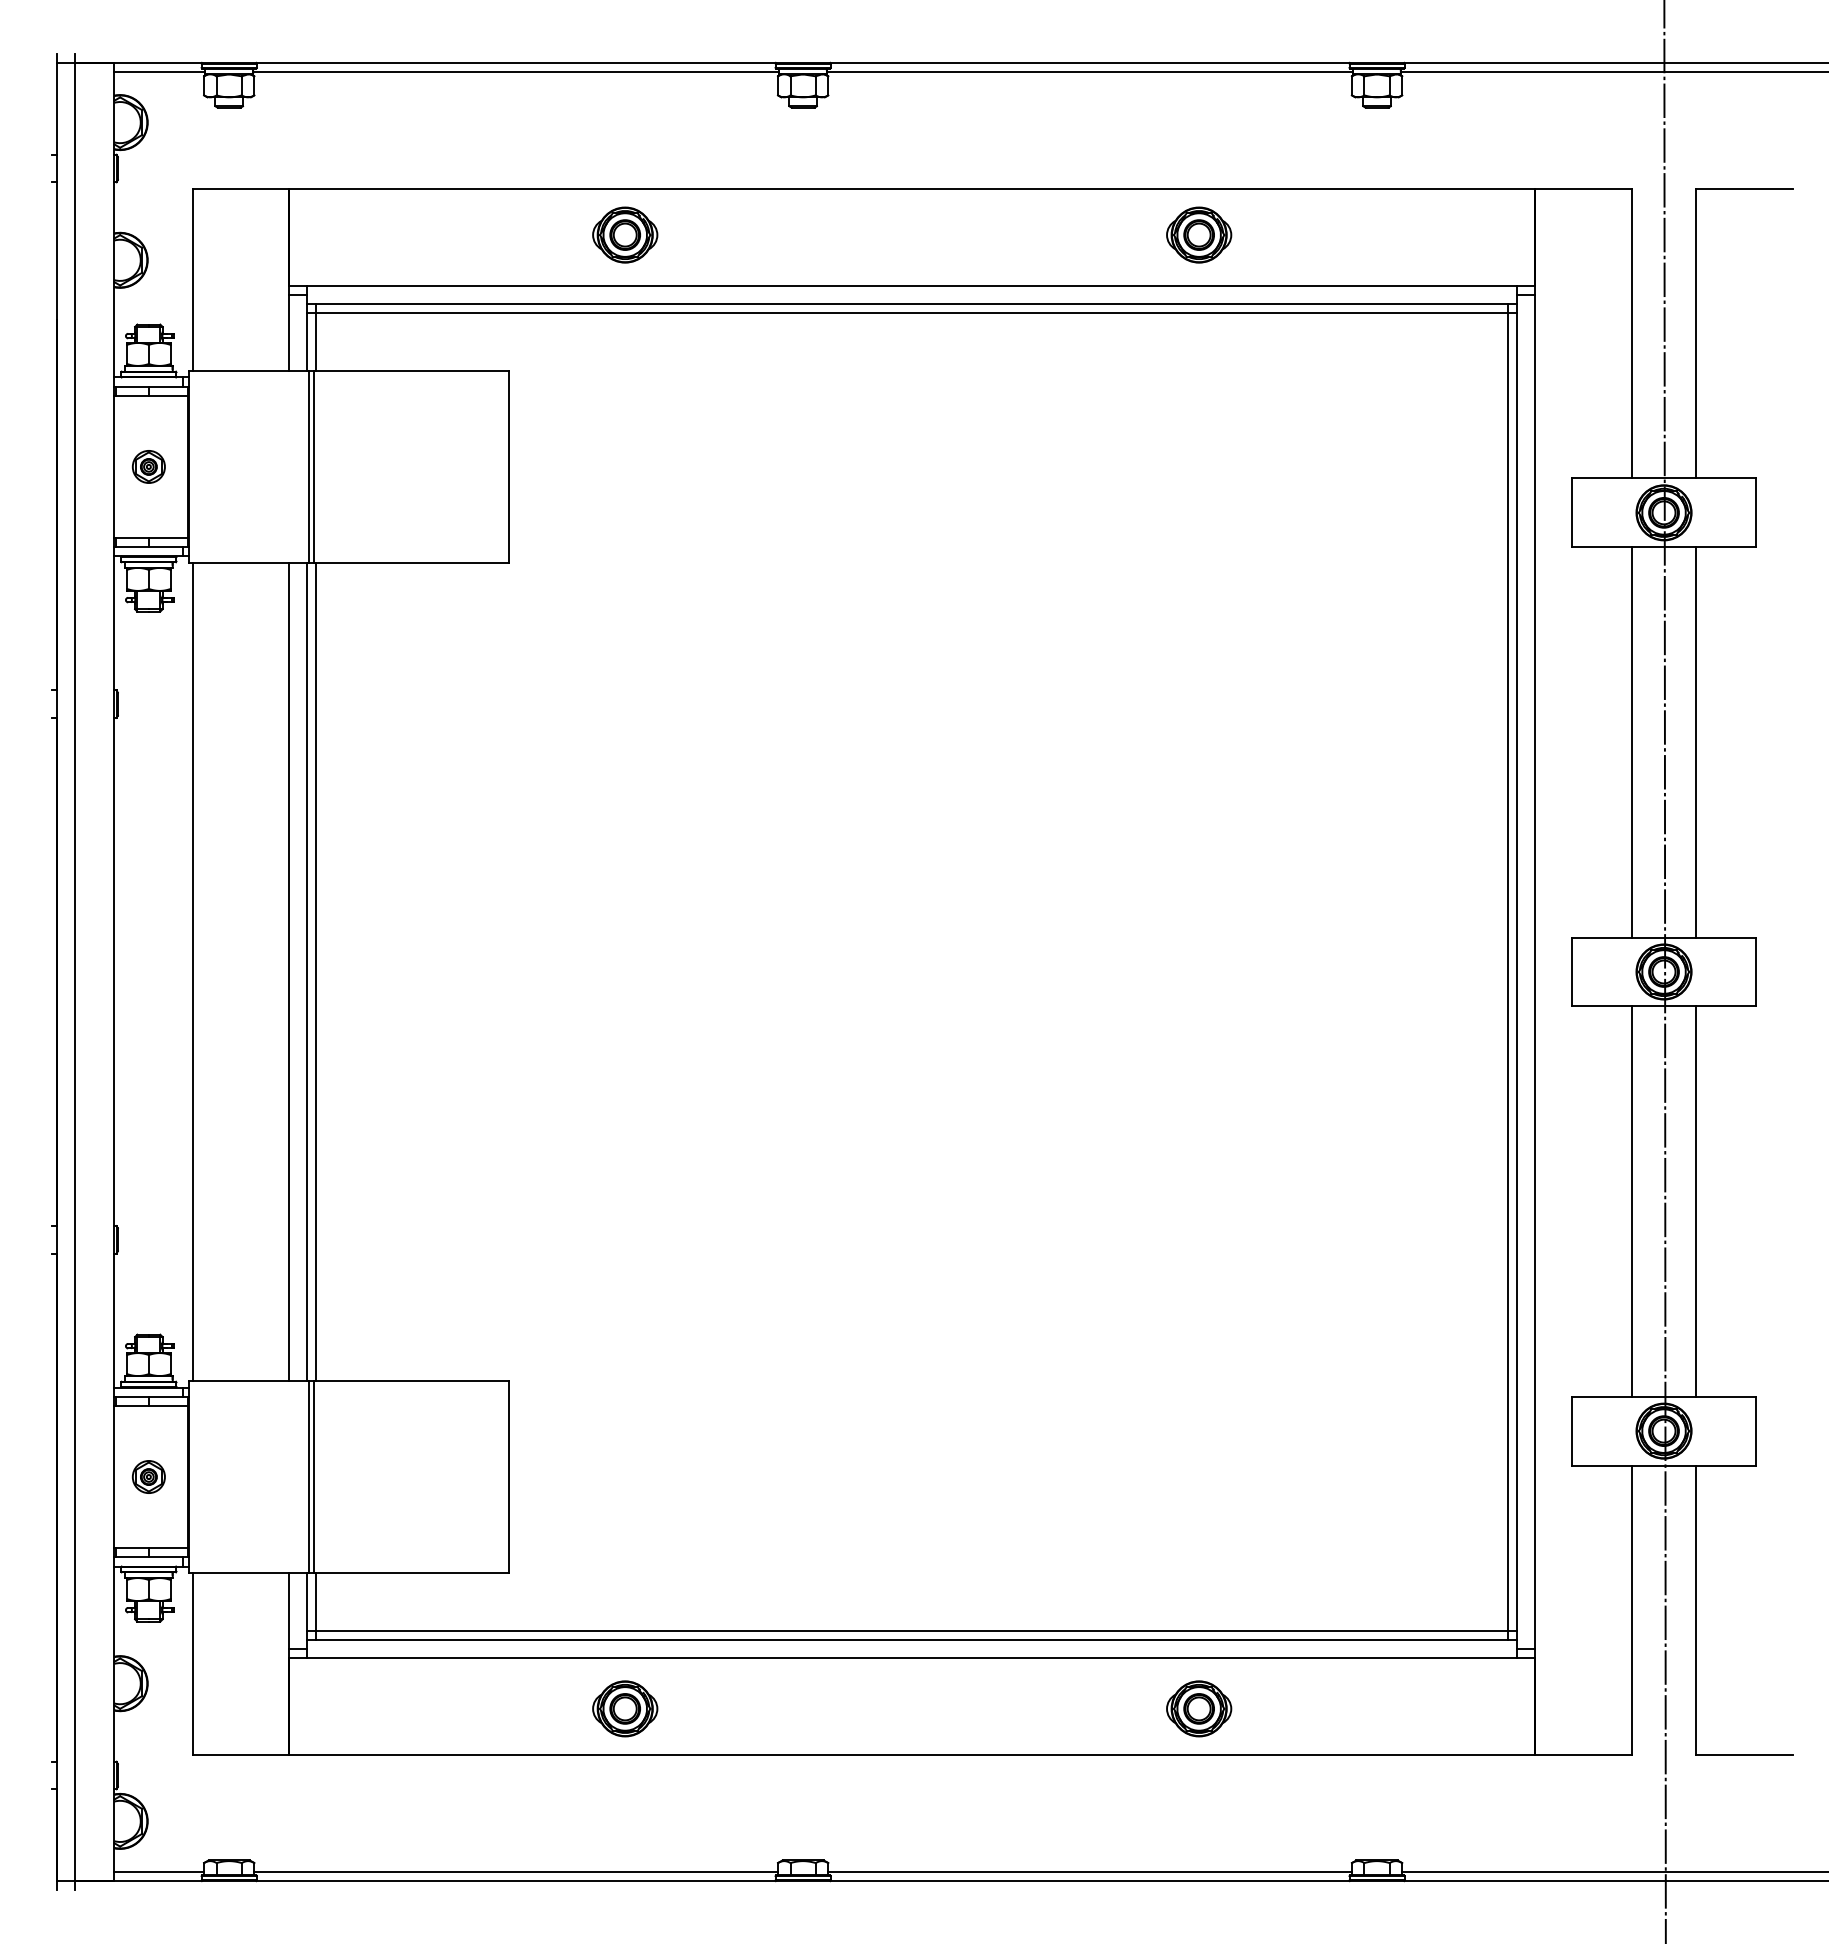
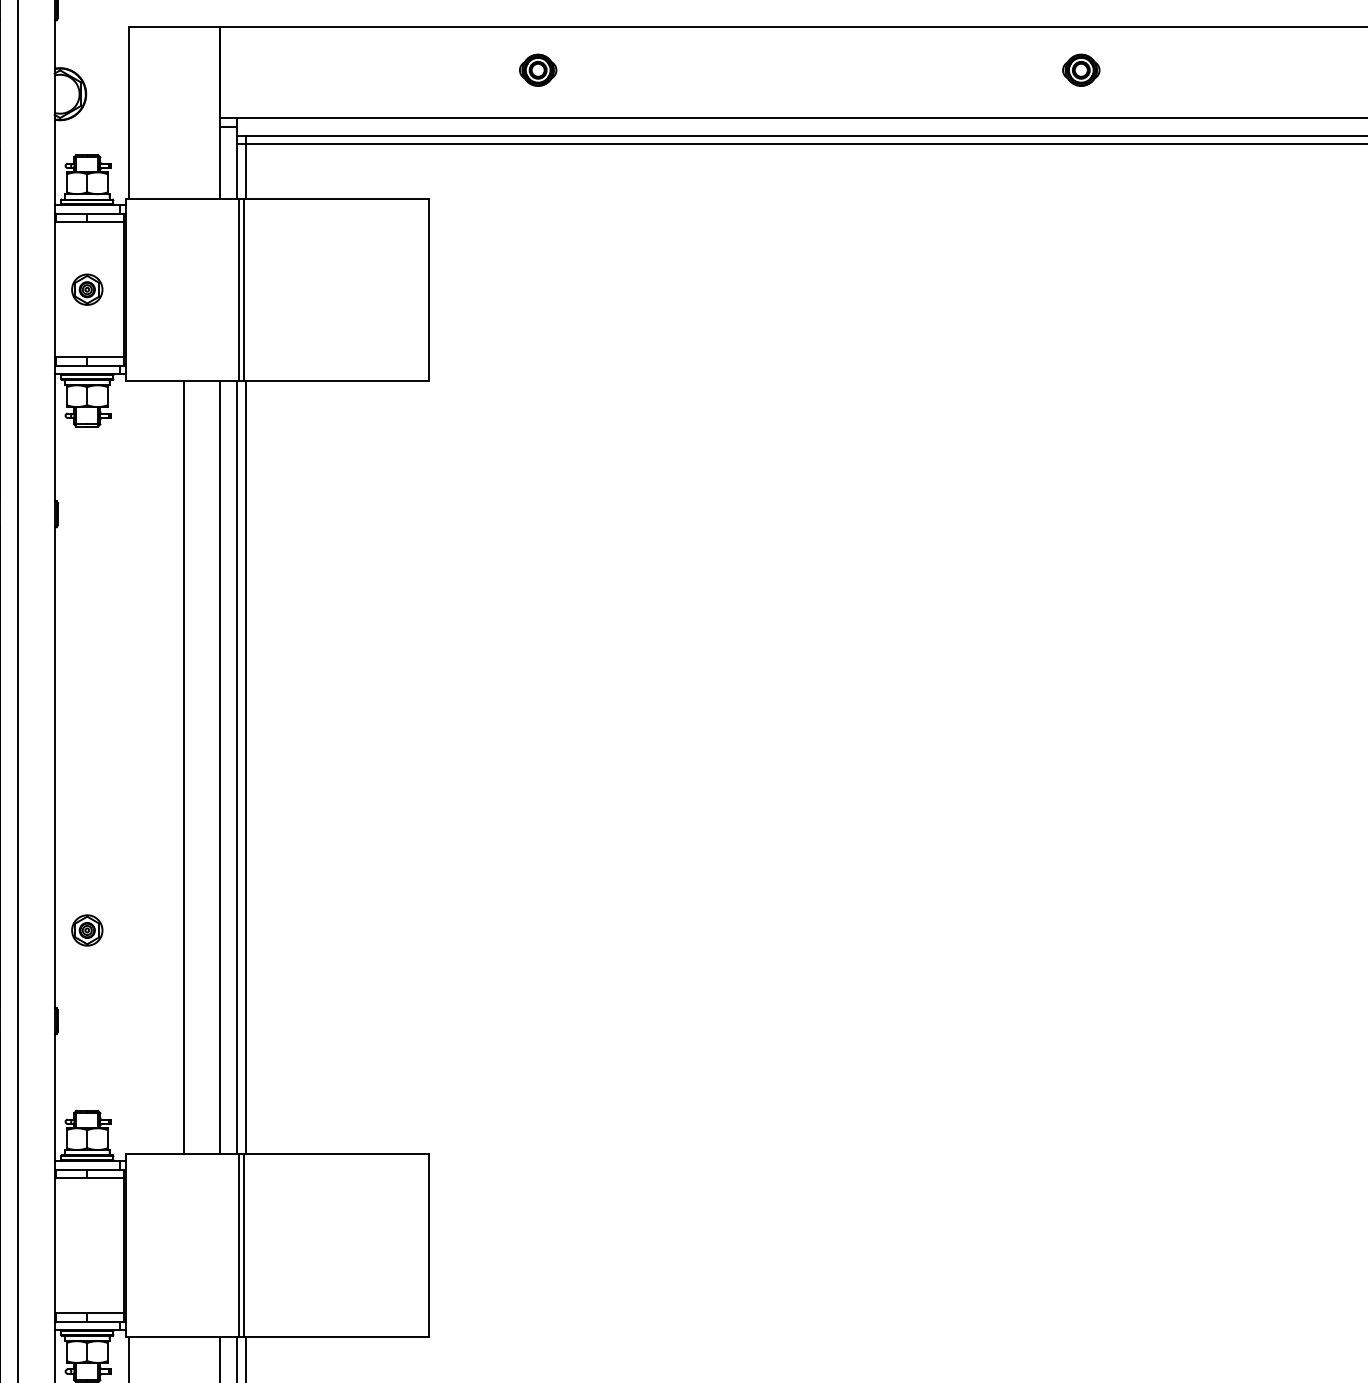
part: (625, 234) -> (538, 69), size x0.6
part: (1199, 234) -> (1081, 69), size x0.6
line: (192, 971) -> (184, 767), moved
part: (148, 1476) -> (86, 929), moved

